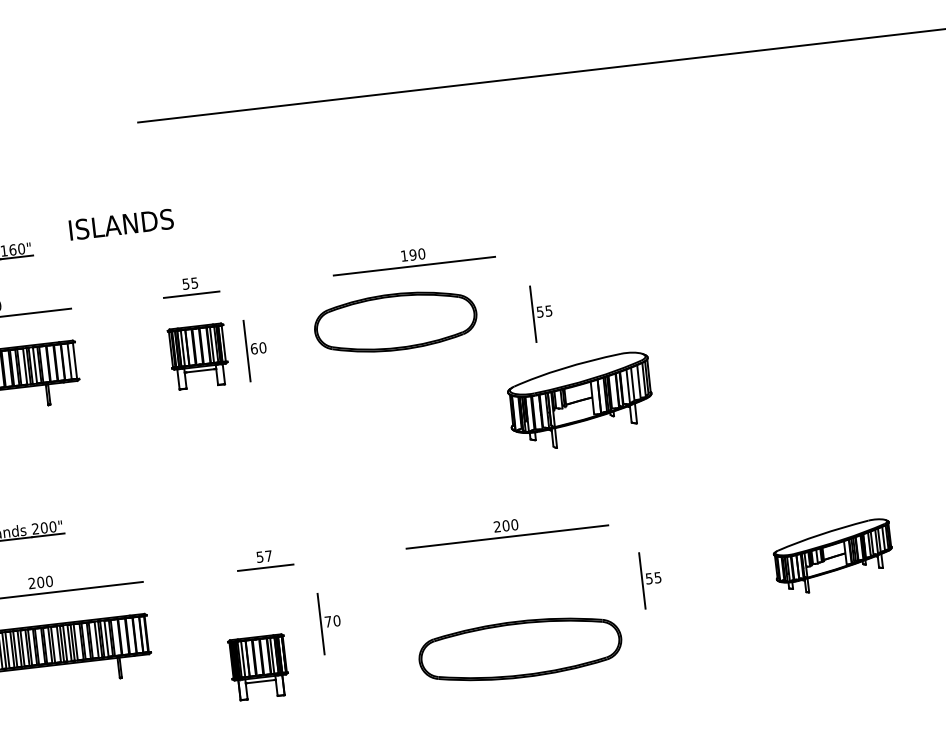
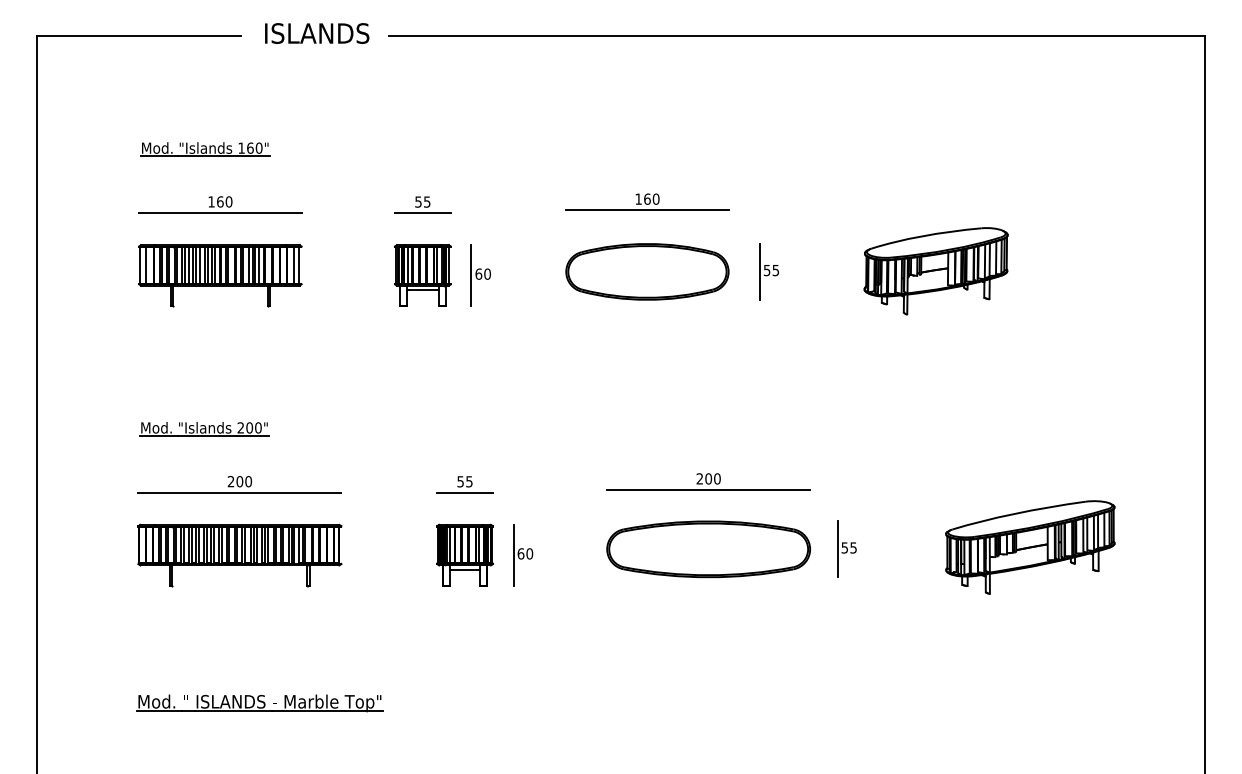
text: (121, 224) -> (317, 33), moved
text: (413, 254) -> (647, 198), 190 -> 160
part: (395, 321) -> (647, 271), moved
part: (580, 402) -> (935, 271), moved
text: (268, 555) -> (469, 481), 57 -> 55
part: (833, 556) -> (1030, 547), size x1.43
text: (327, 621) -> (520, 553), 70 -> 60
part: (520, 649) -> (708, 549), moved
part: (258, 666) -> (464, 554), moved

